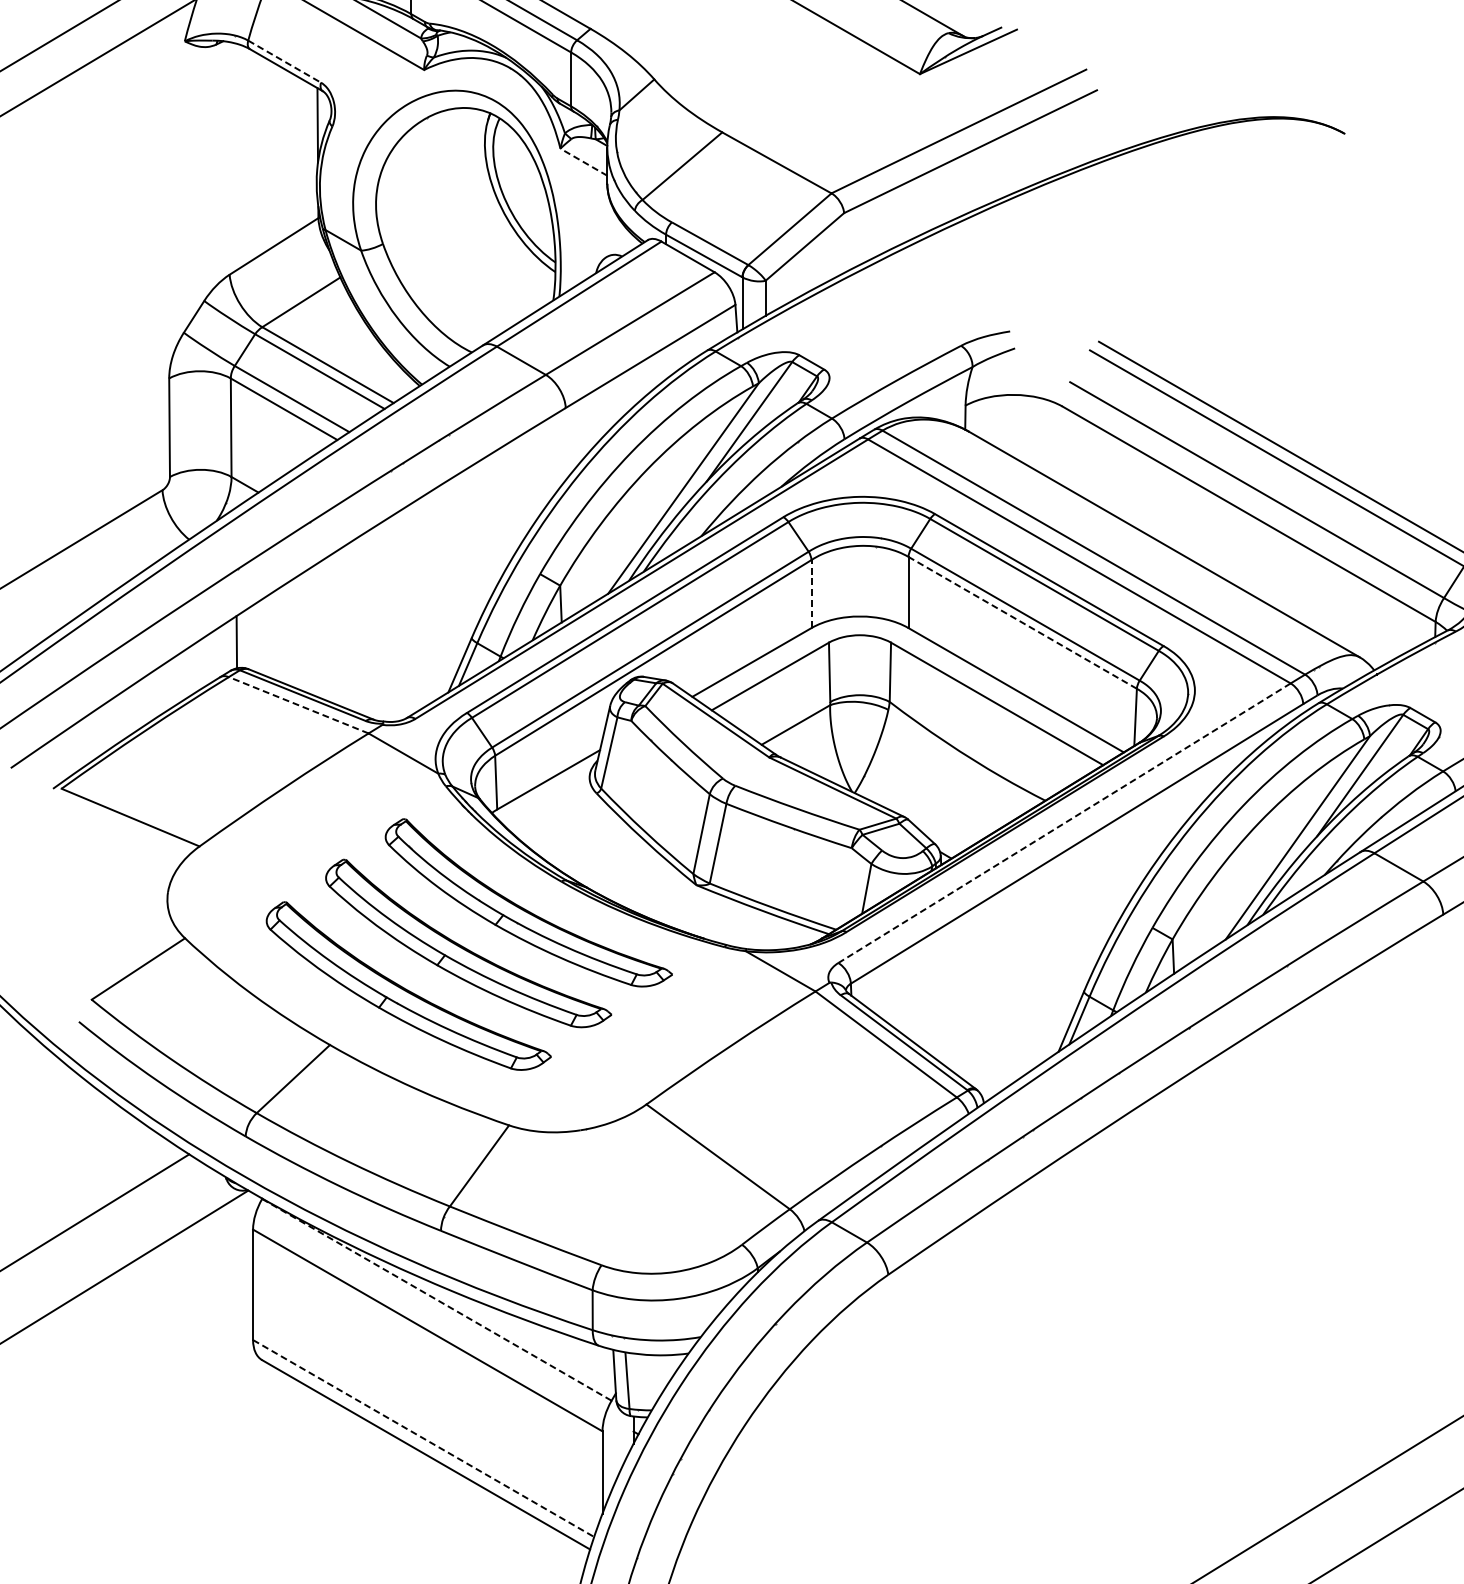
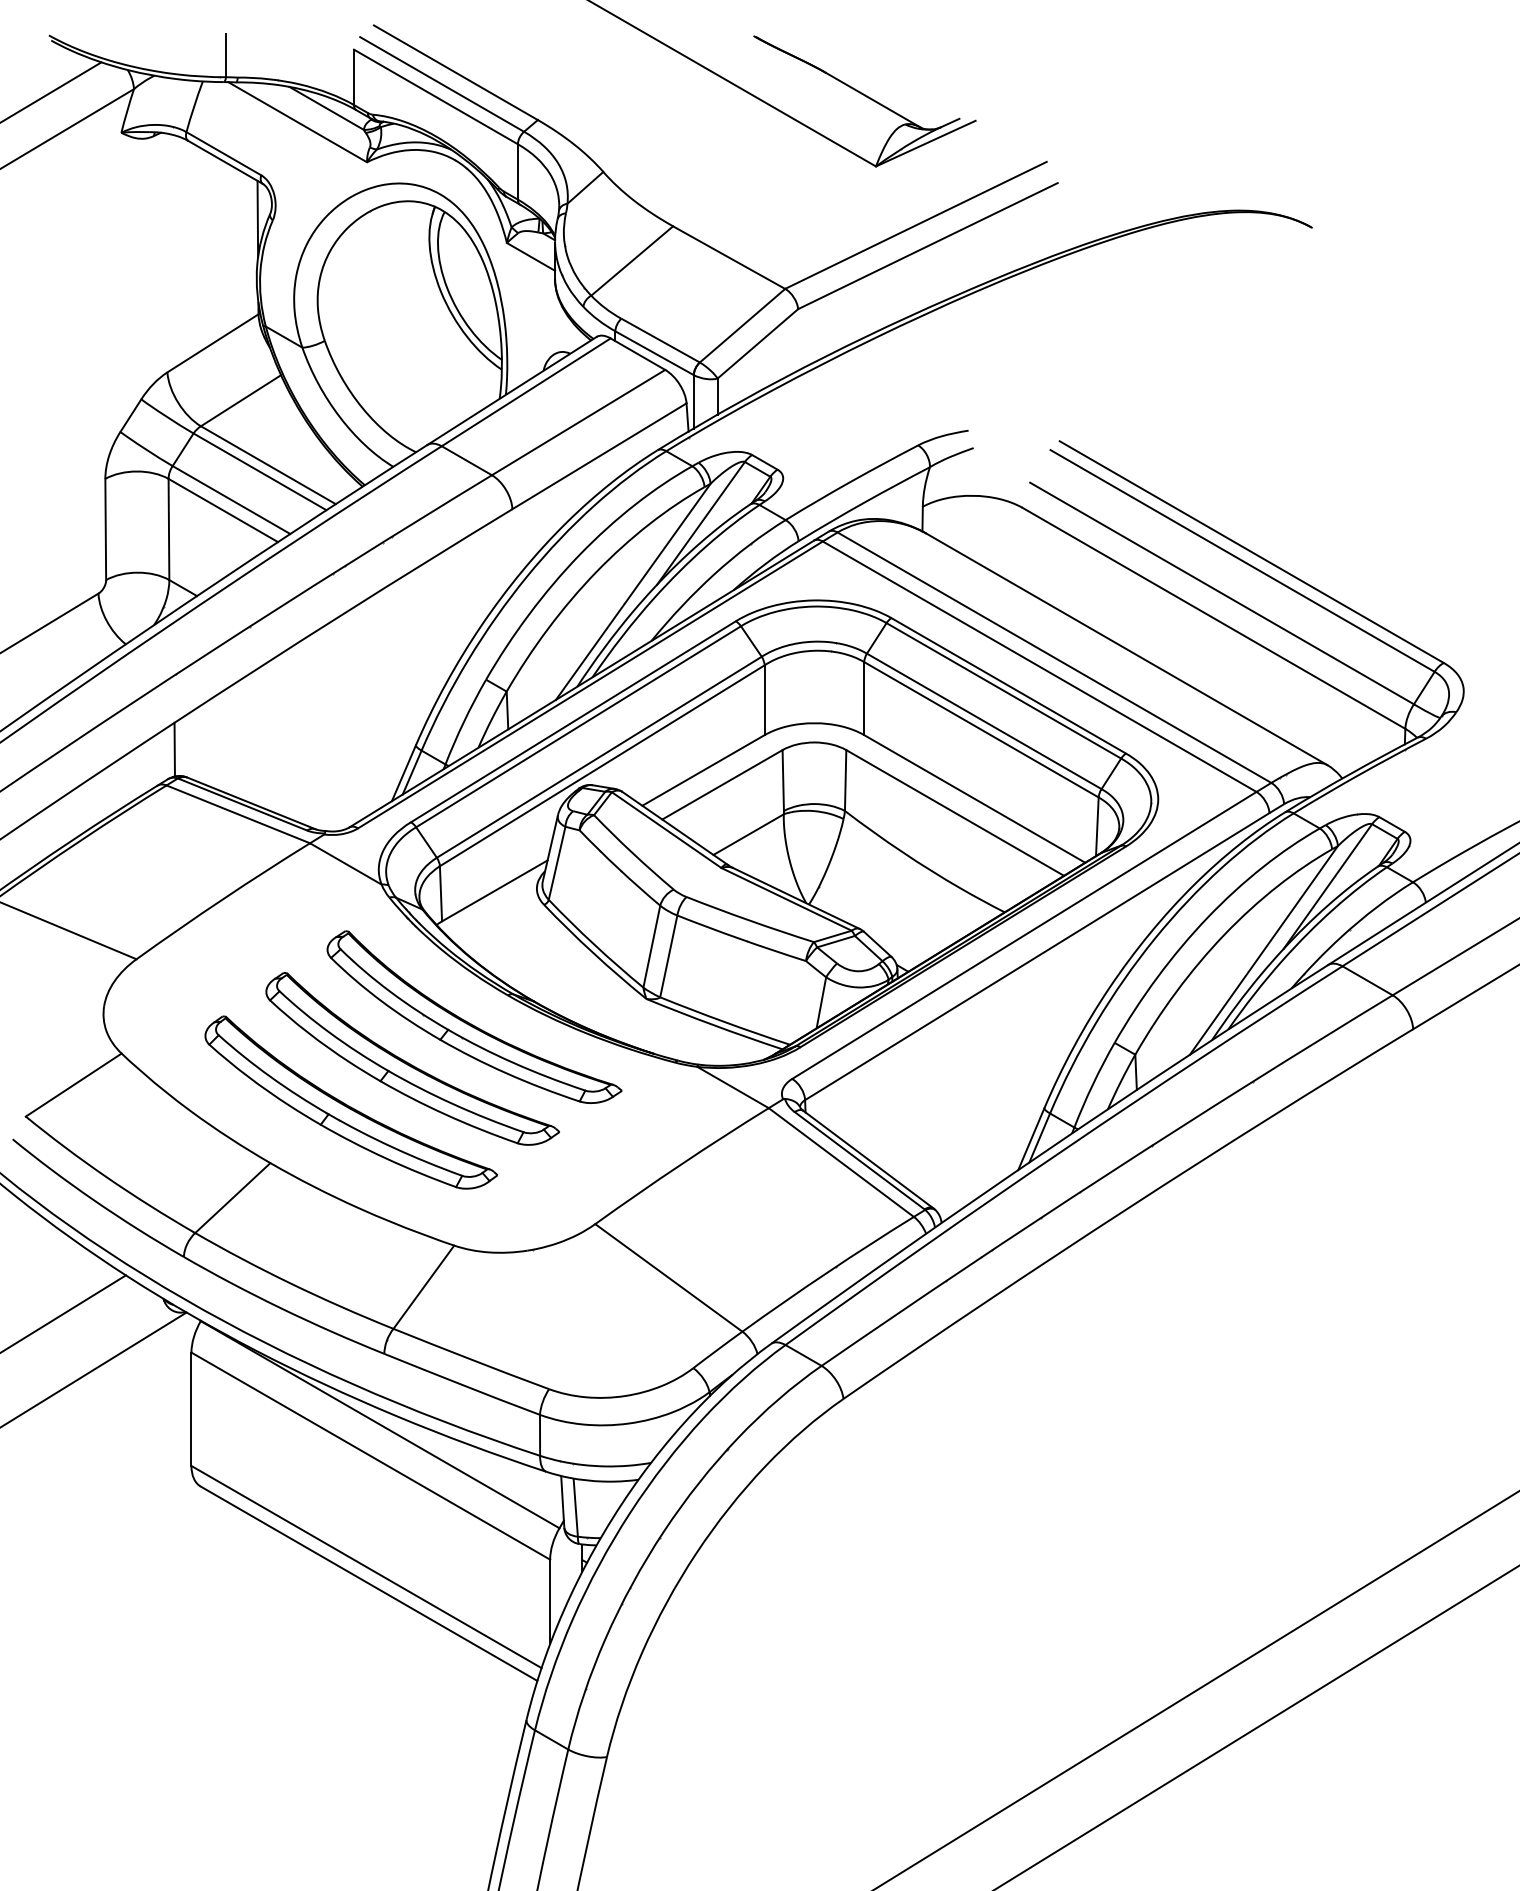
line: (285, 61) -> (224, 153), dashed -> solid
line: (584, 161) -> (531, 256), dashed -> solid
line: (811, 594) -> (764, 700), dashed -> solid
line: (1022, 622) -> (981, 729), dashed -> solid
line: (297, 705) -> (237, 814), dashed -> solid
line: (1064, 823) -> (1024, 935), dashed -> solid
line: (437, 1299) -> (380, 1424), dashed -> solid
line: (423, 1438) -> (366, 1567), dashed -> solid

